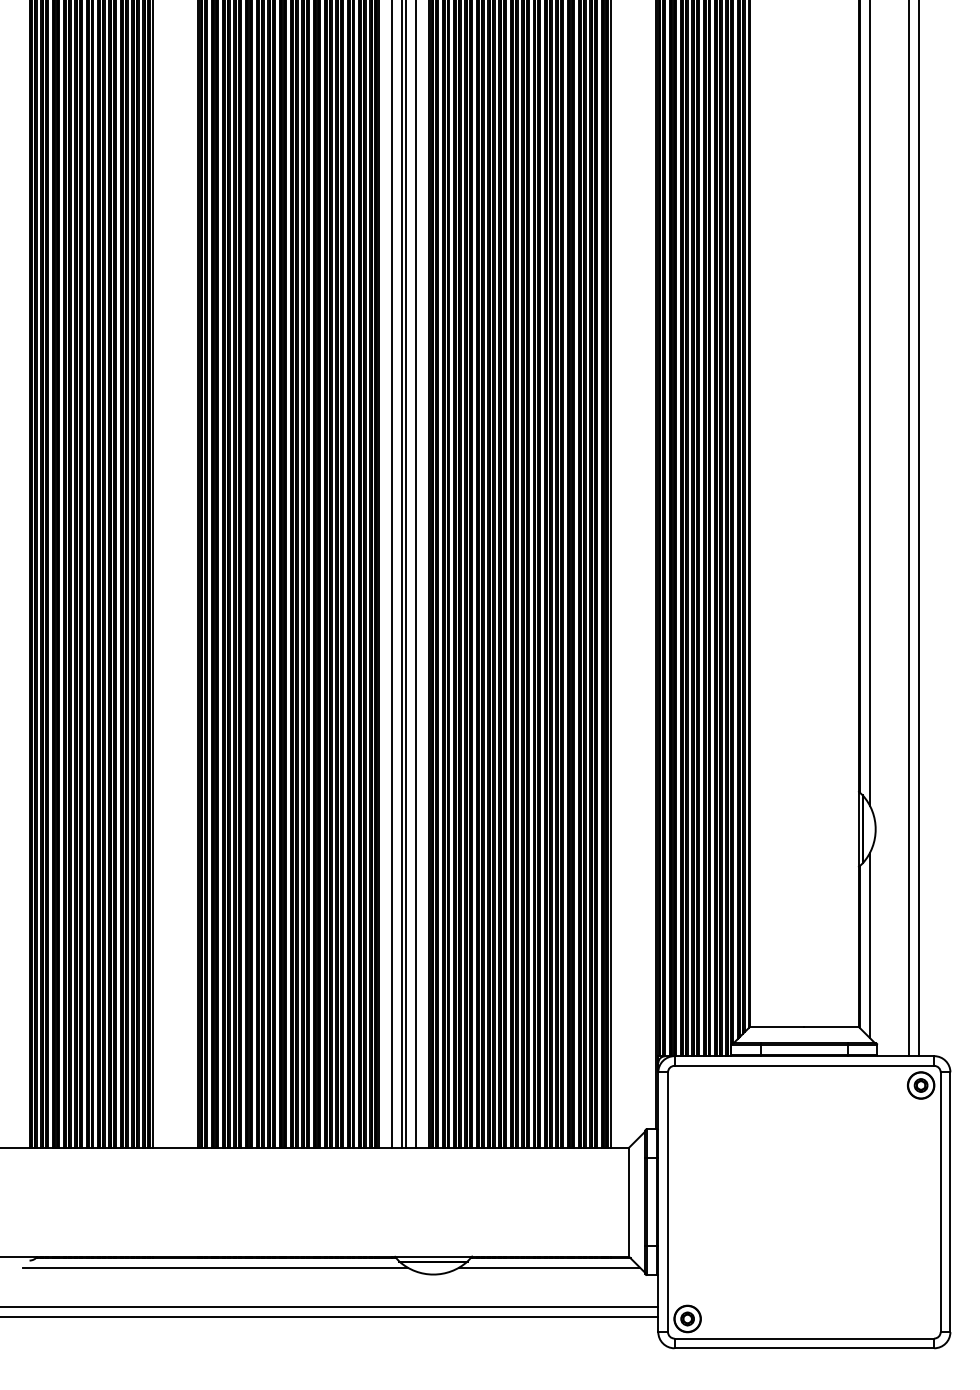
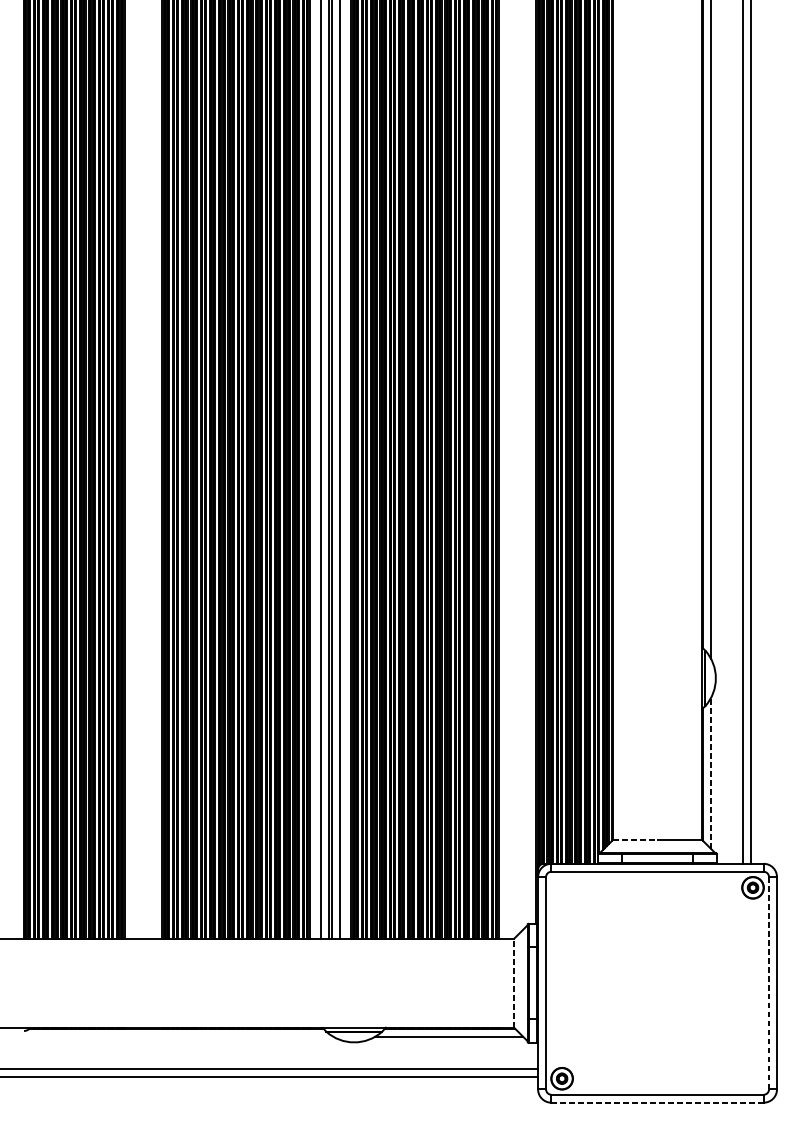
line: (870, 945) -> (711, 773), solid -> dashed
line: (777, 1027) -> (635, 840), solid -> dashed
line: (629, 1202) -> (514, 983), solid -> dashed
line: (940, 1202) -> (768, 983), solid -> dashed
line: (215, 1267) -> (176, 1036), removed
line: (804, 1348) -> (657, 1102), solid -> dashed

